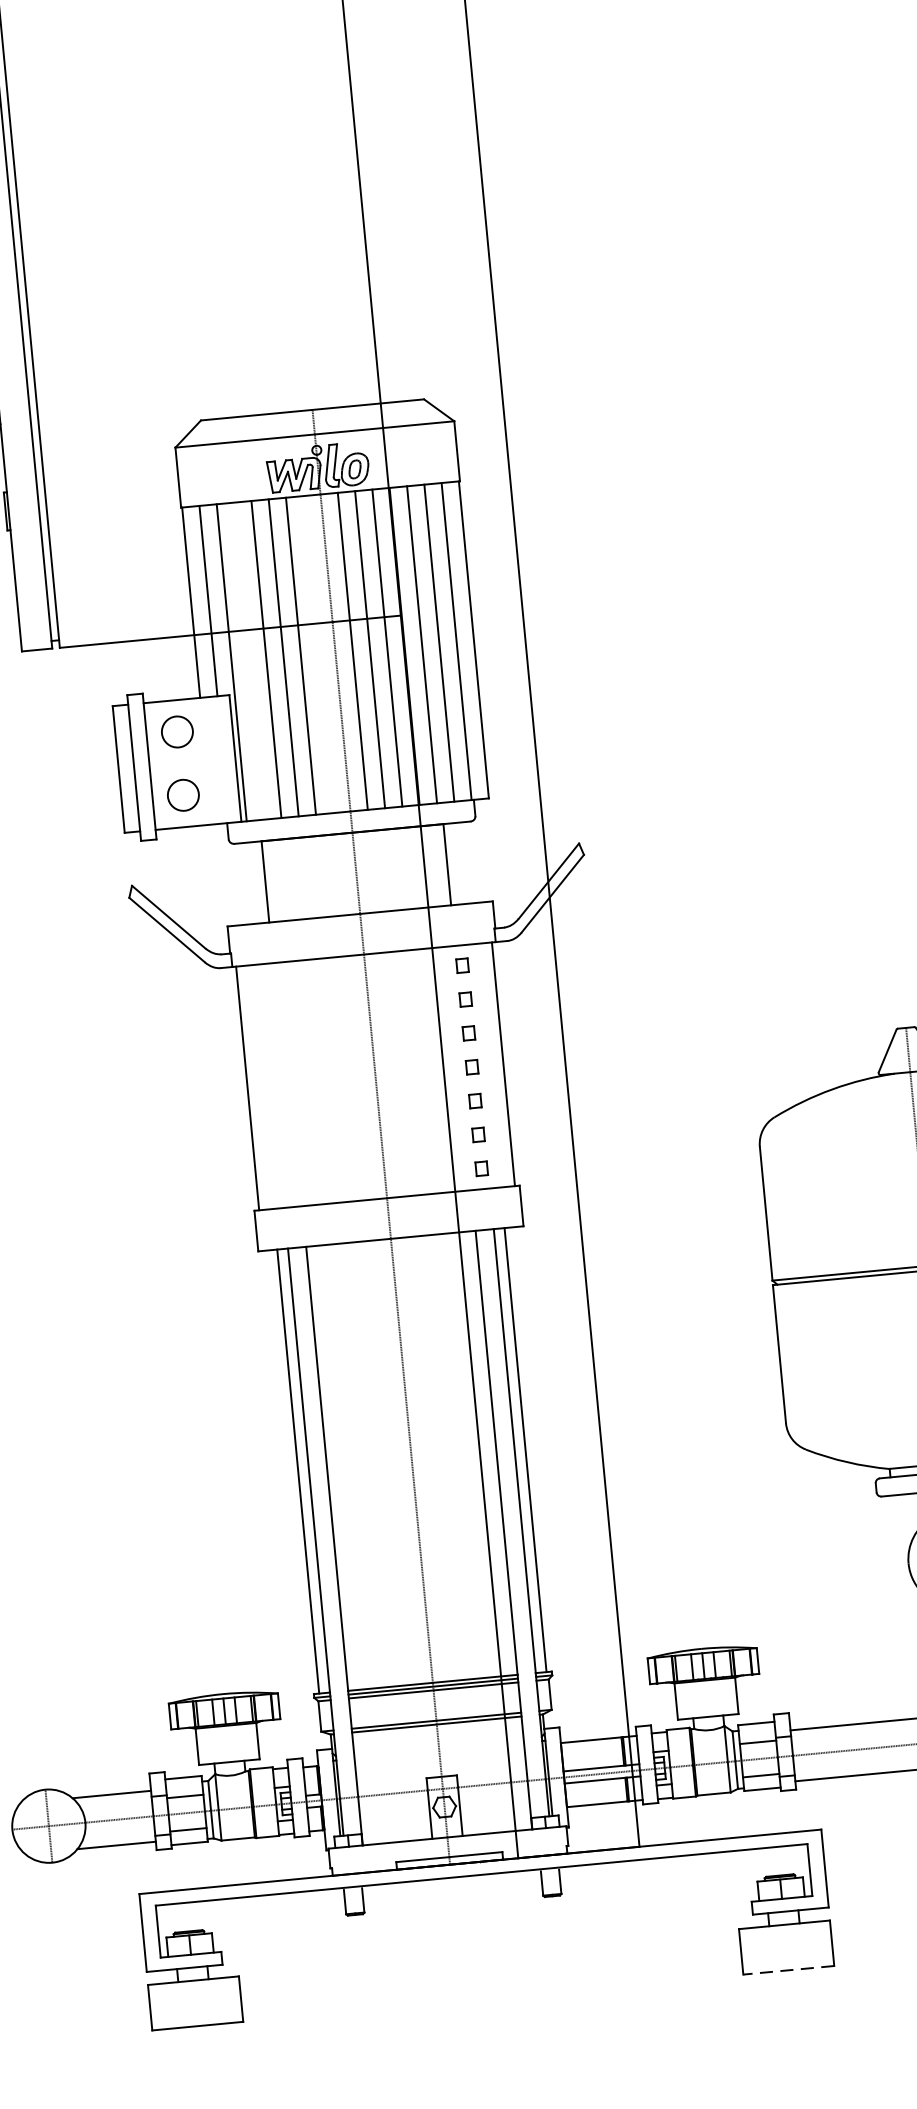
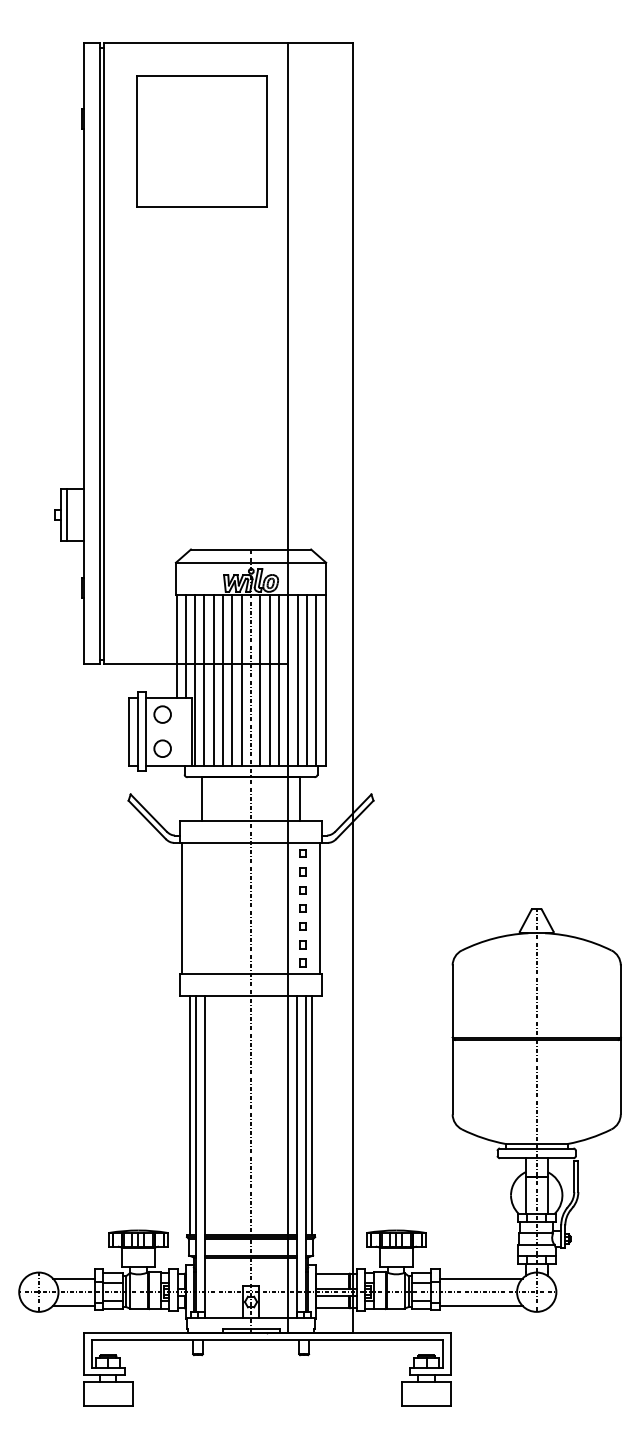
line: (317, 654) -> (241, 680), added
line: (249, 661) -> (204, 680), added
line: (788, 1970) -> (426, 1406), dashed -> solid

